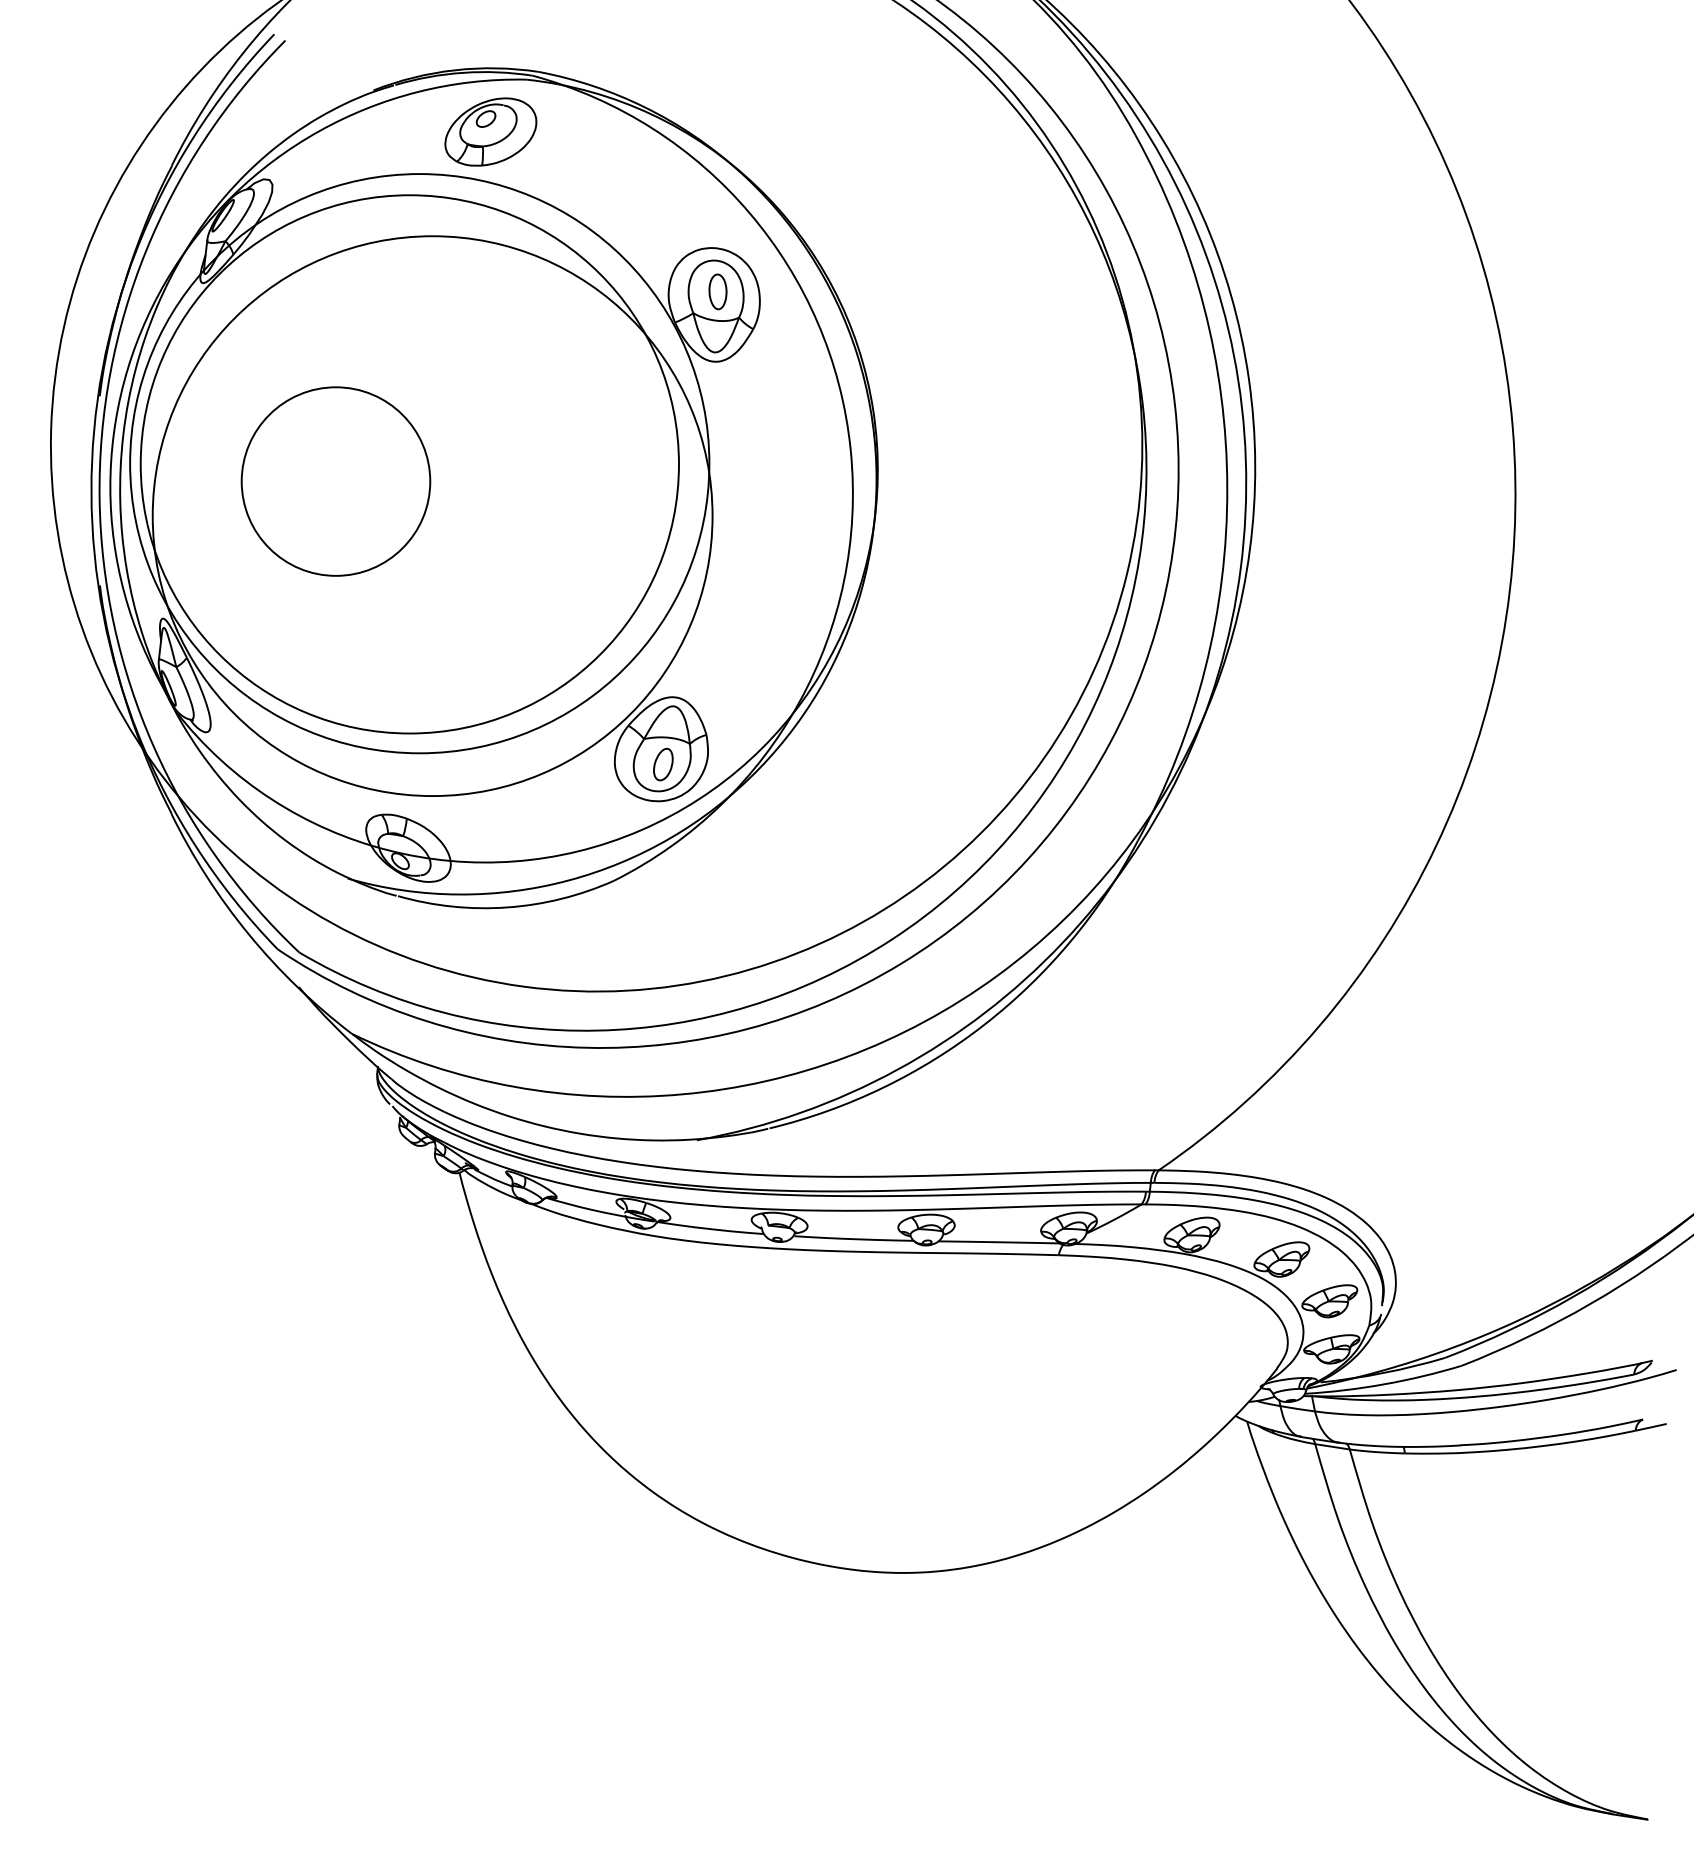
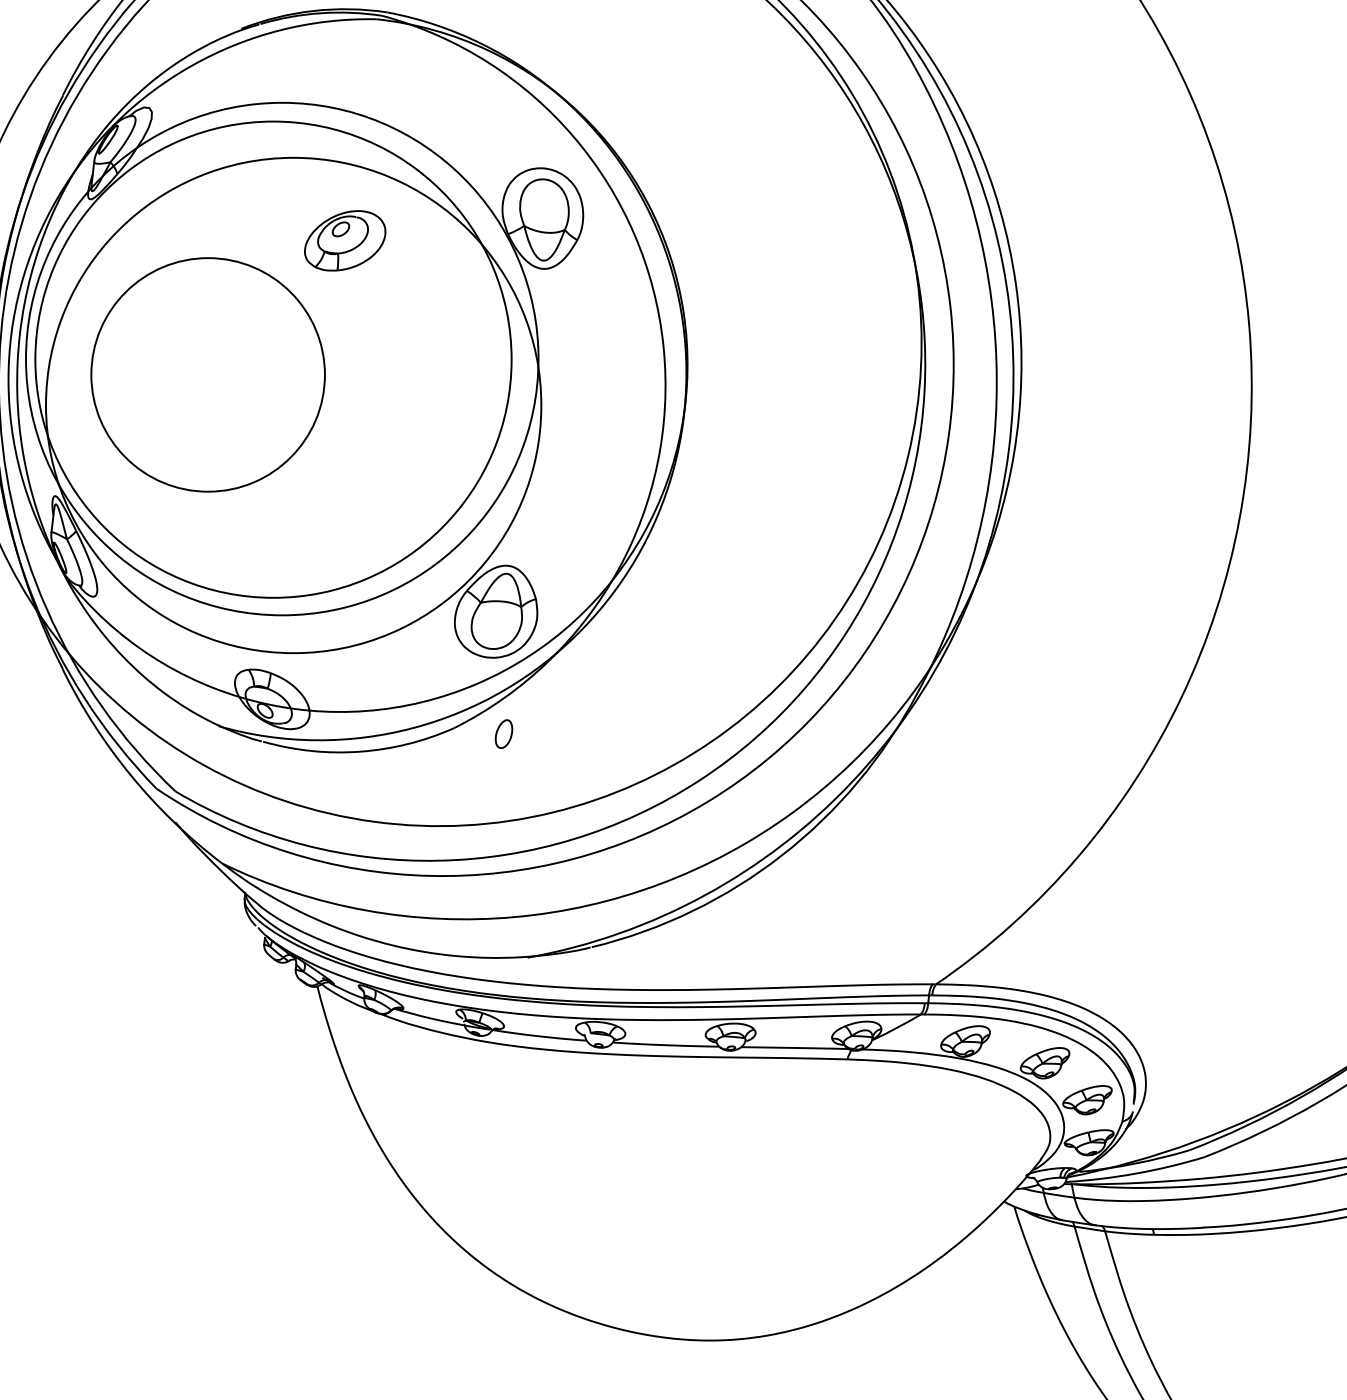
part: (490, 131) -> (344, 240), moved
part: (717, 291) -> (545, 206), removed
circle: (335, 481) -> (207, 374), size x1.4
part: (663, 764) -> (504, 734), moved

